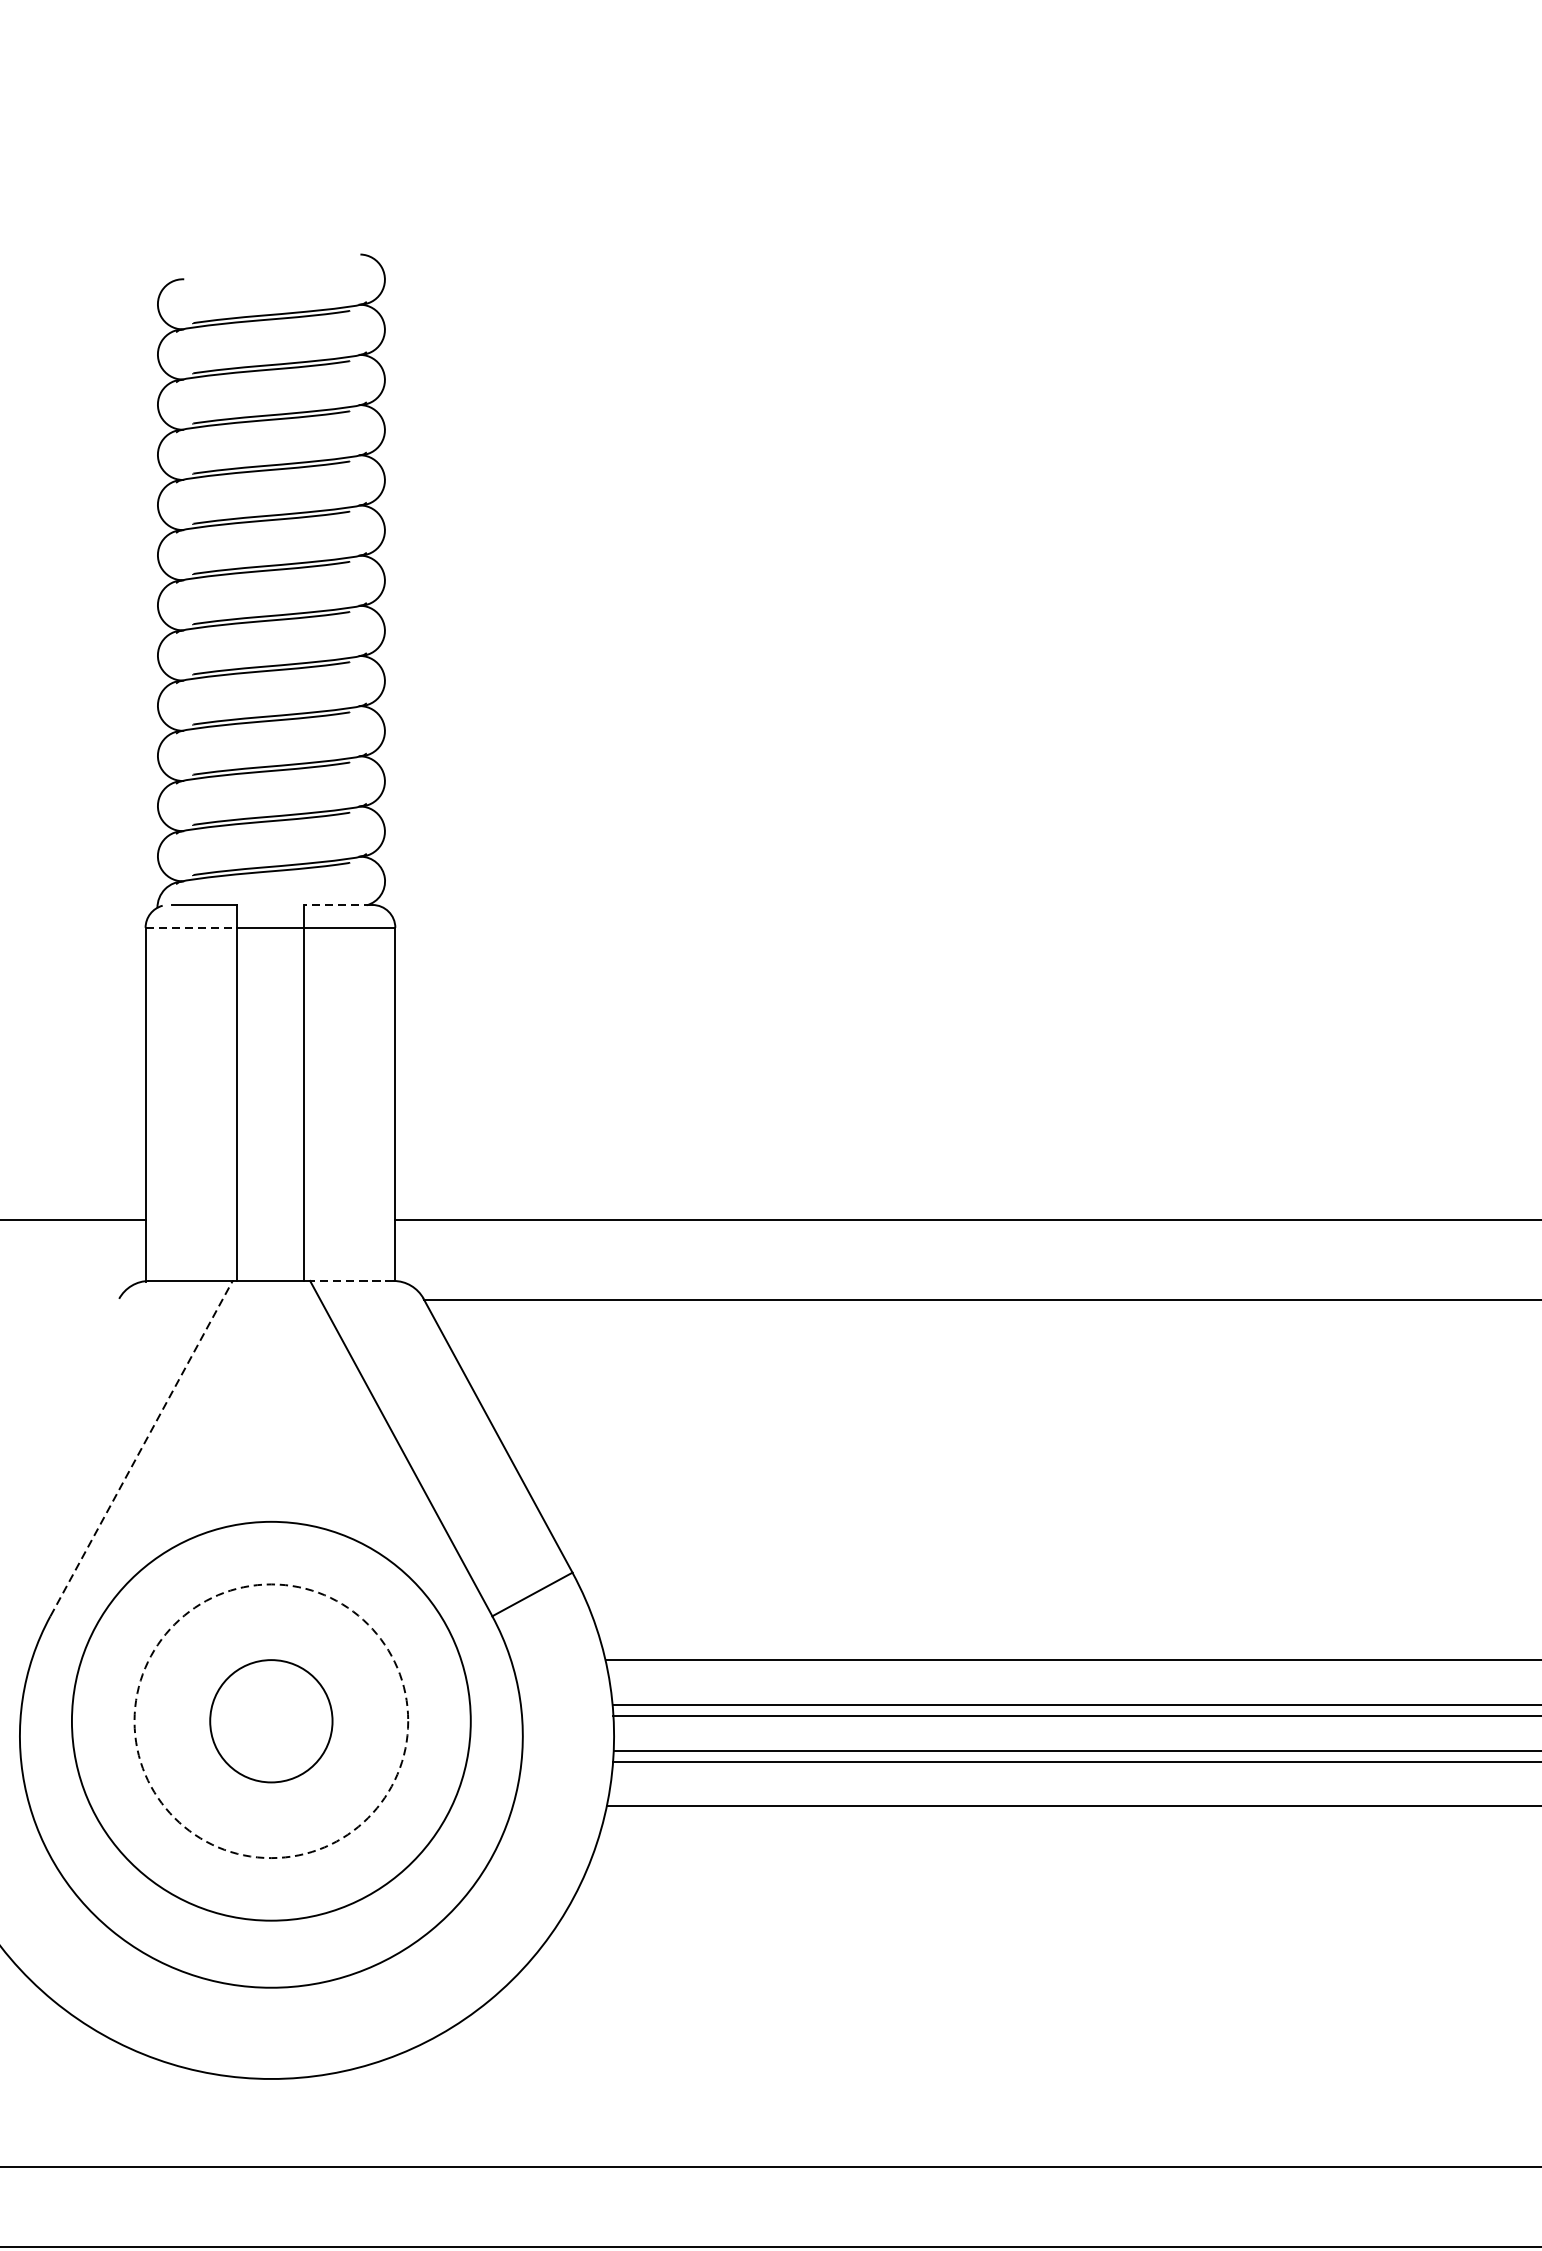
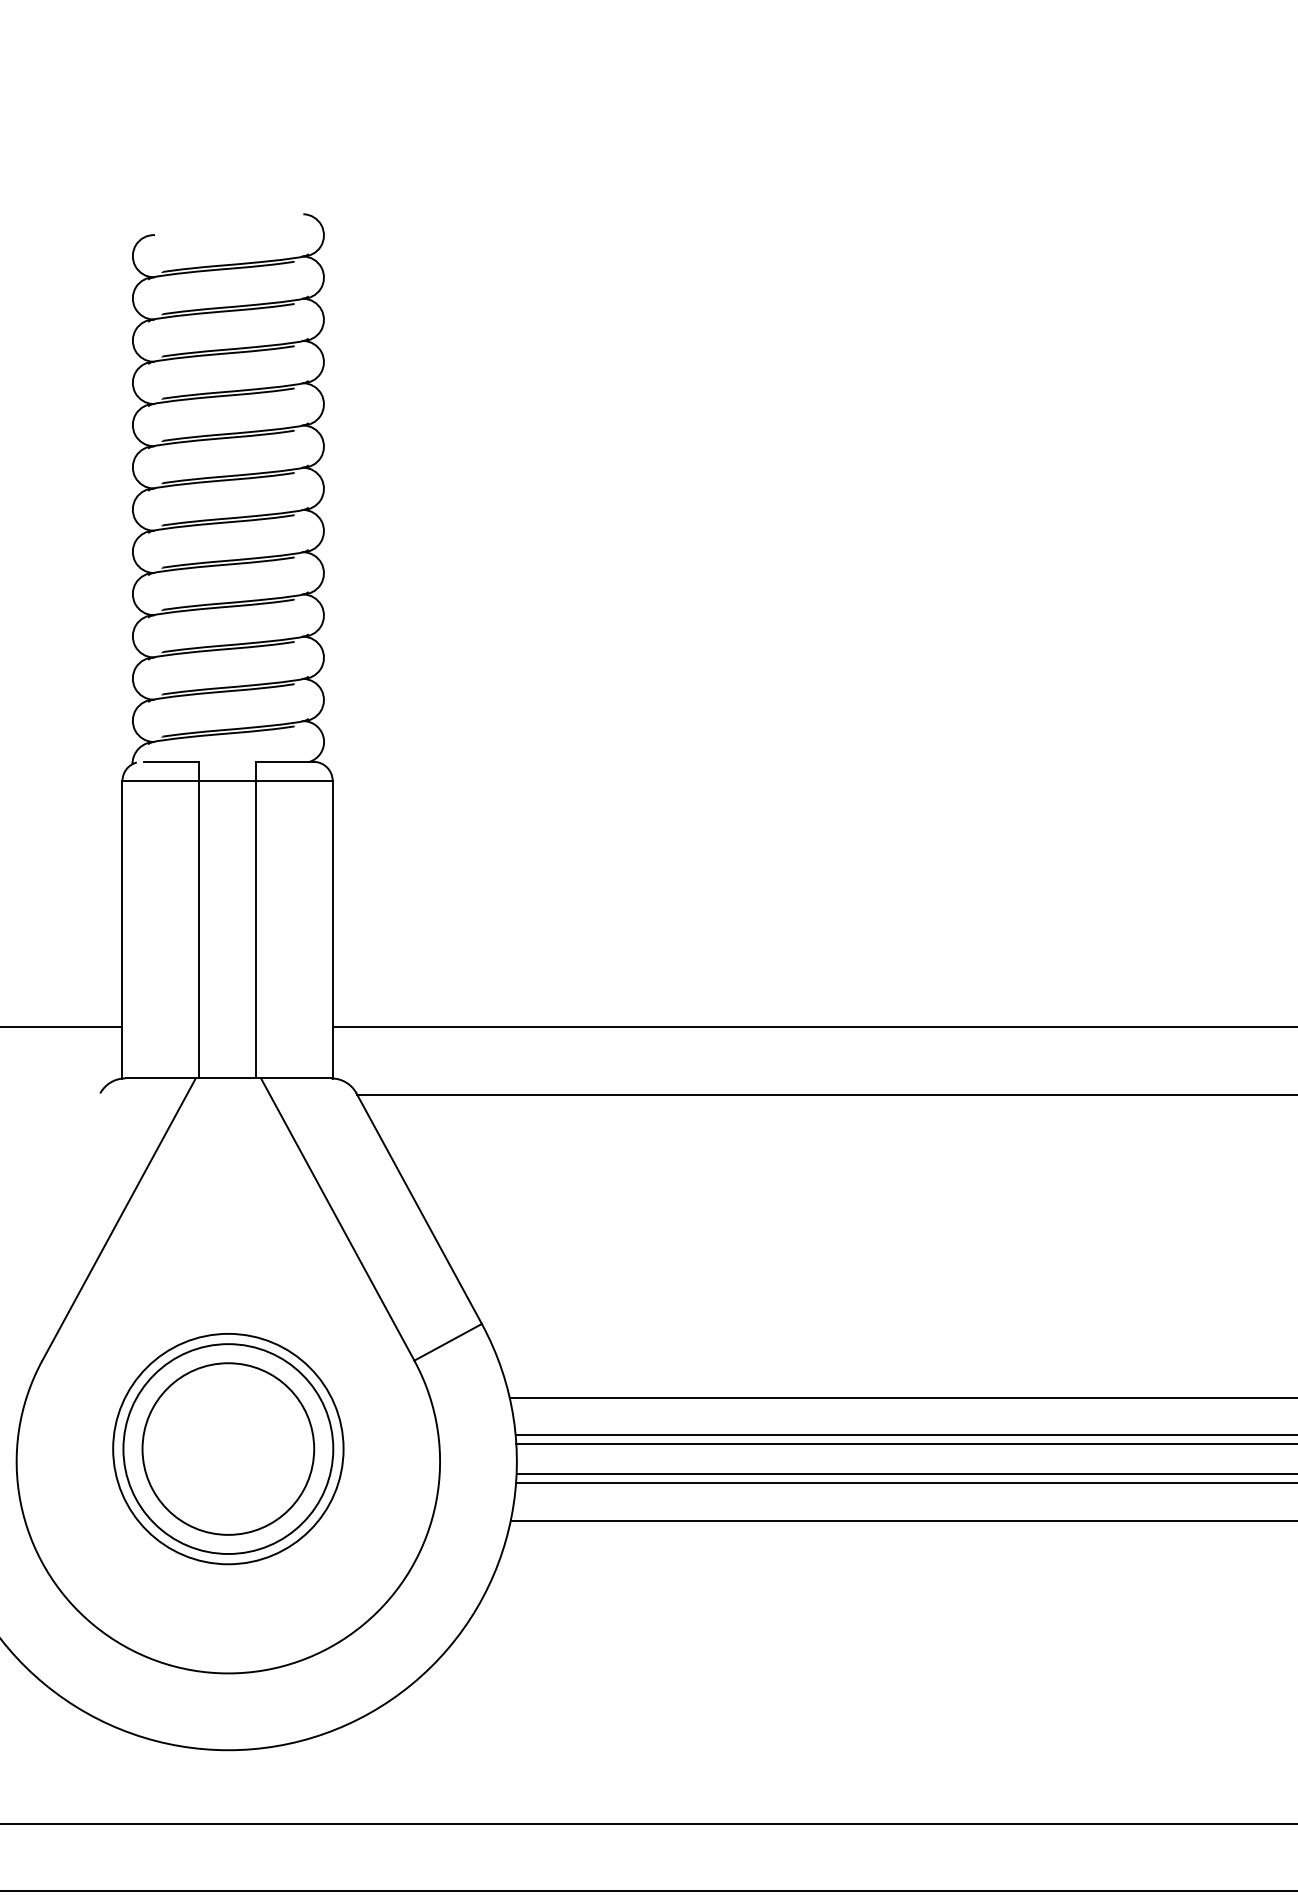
line: (338, 904) -> (284, 761), dashed -> solid
line: (191, 928) -> (161, 781), dashed -> solid
line: (351, 1281) -> (295, 1078), dashed -> solid
line: (142, 1448) -> (119, 1219), dashed -> solid
circle: (271, 1720) -> (228, 1448), dashed -> solid
circle: (271, 1720) -> (228, 1448), size x1.67
circle: (271, 1721) -> (228, 1449), size x0.62

